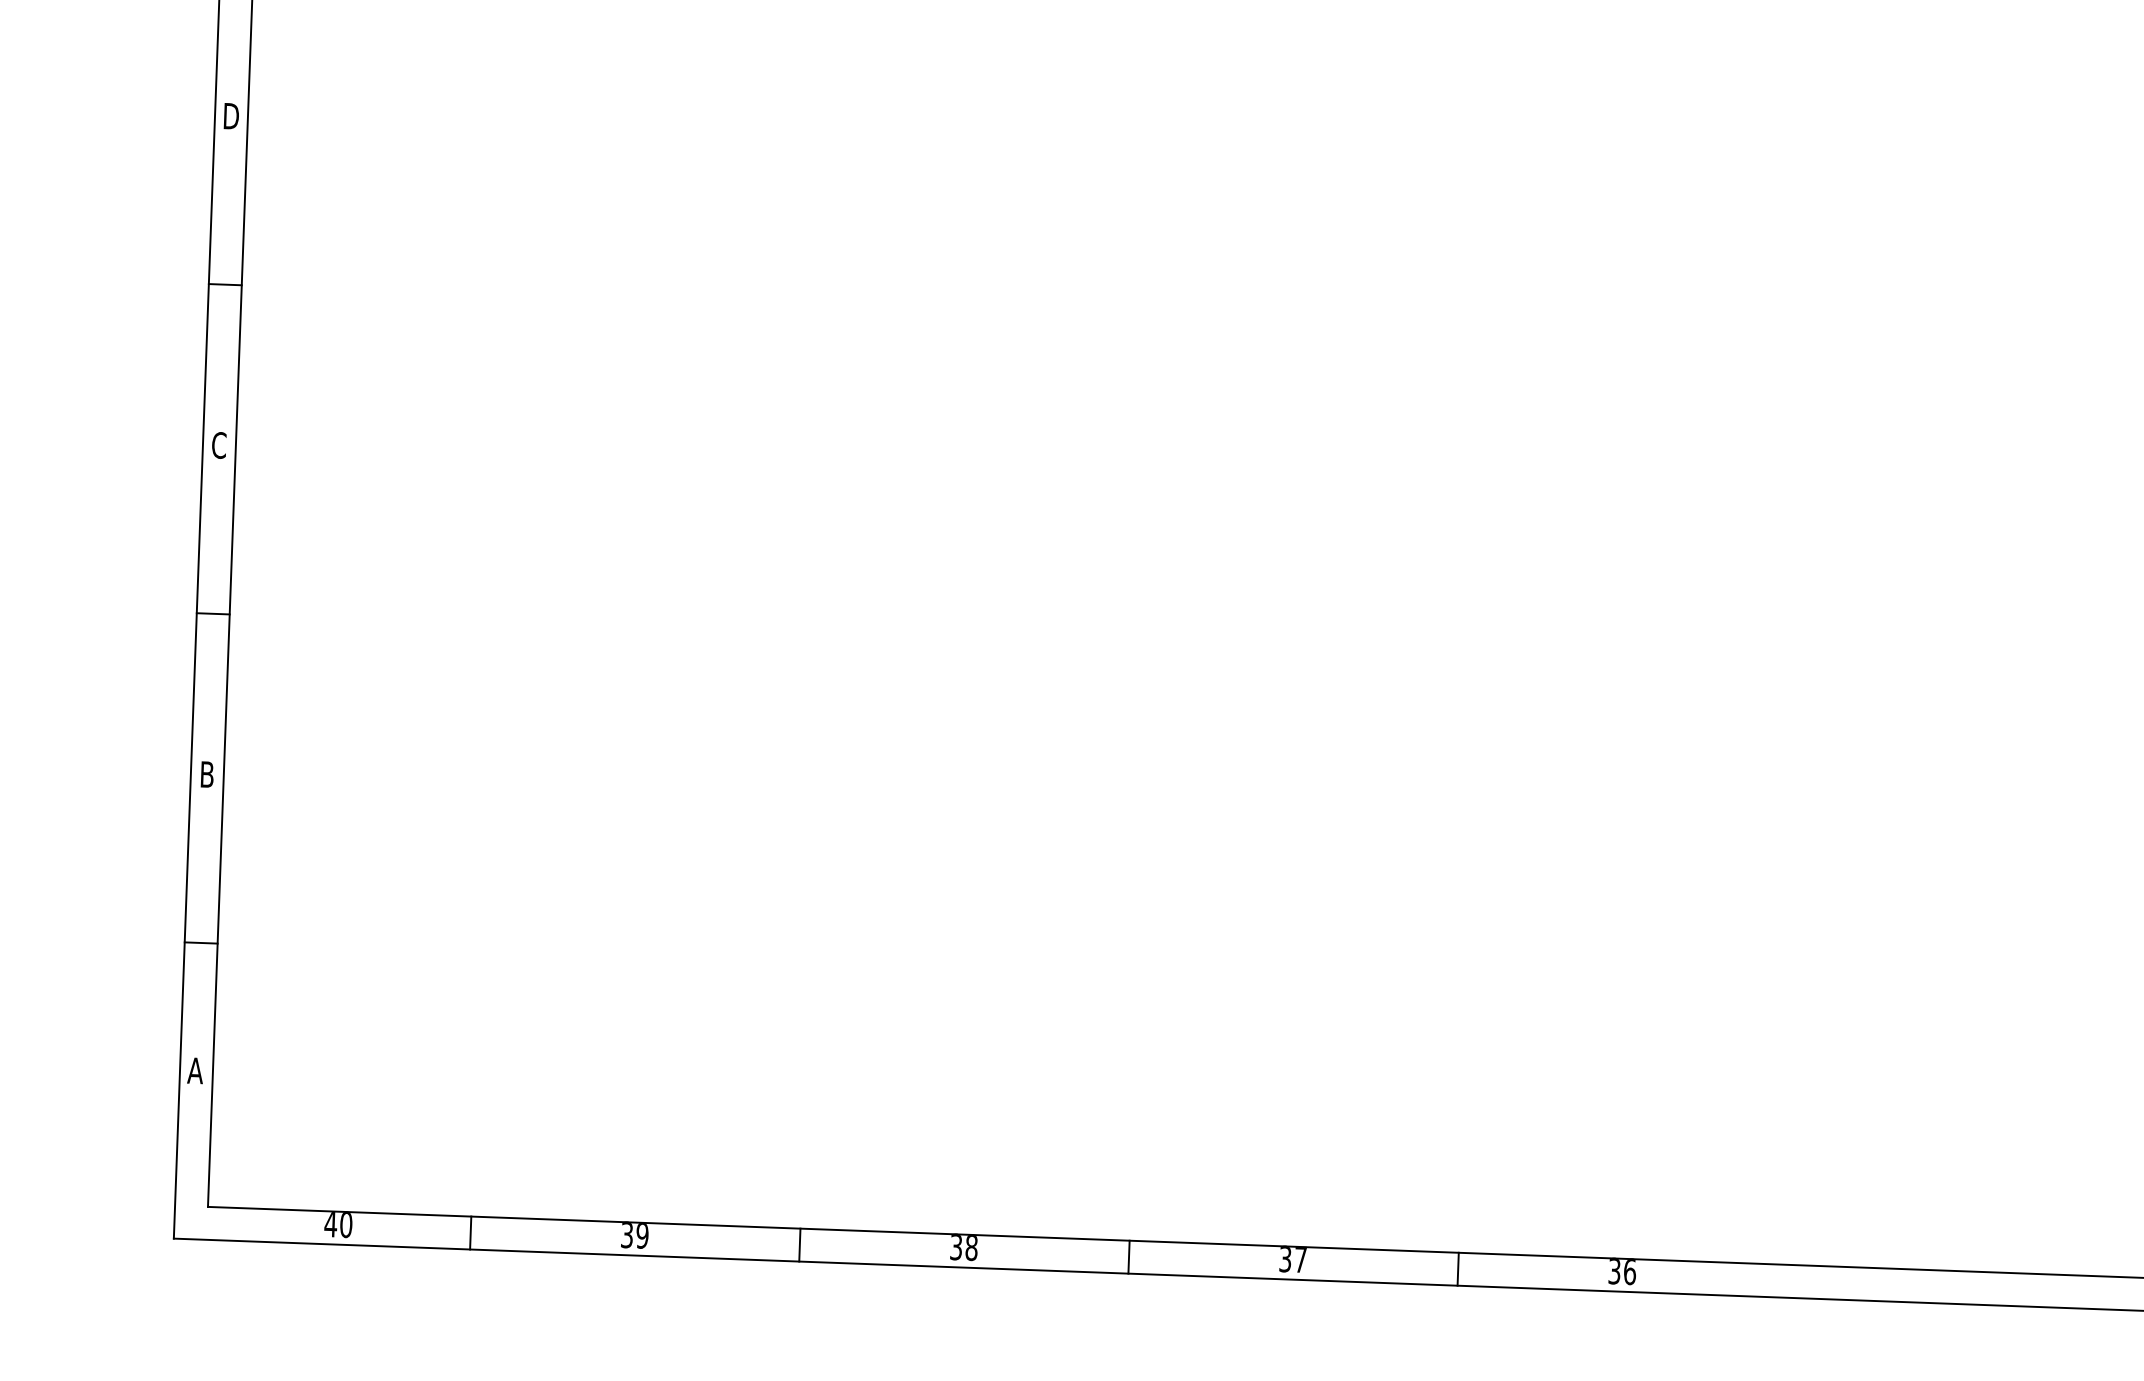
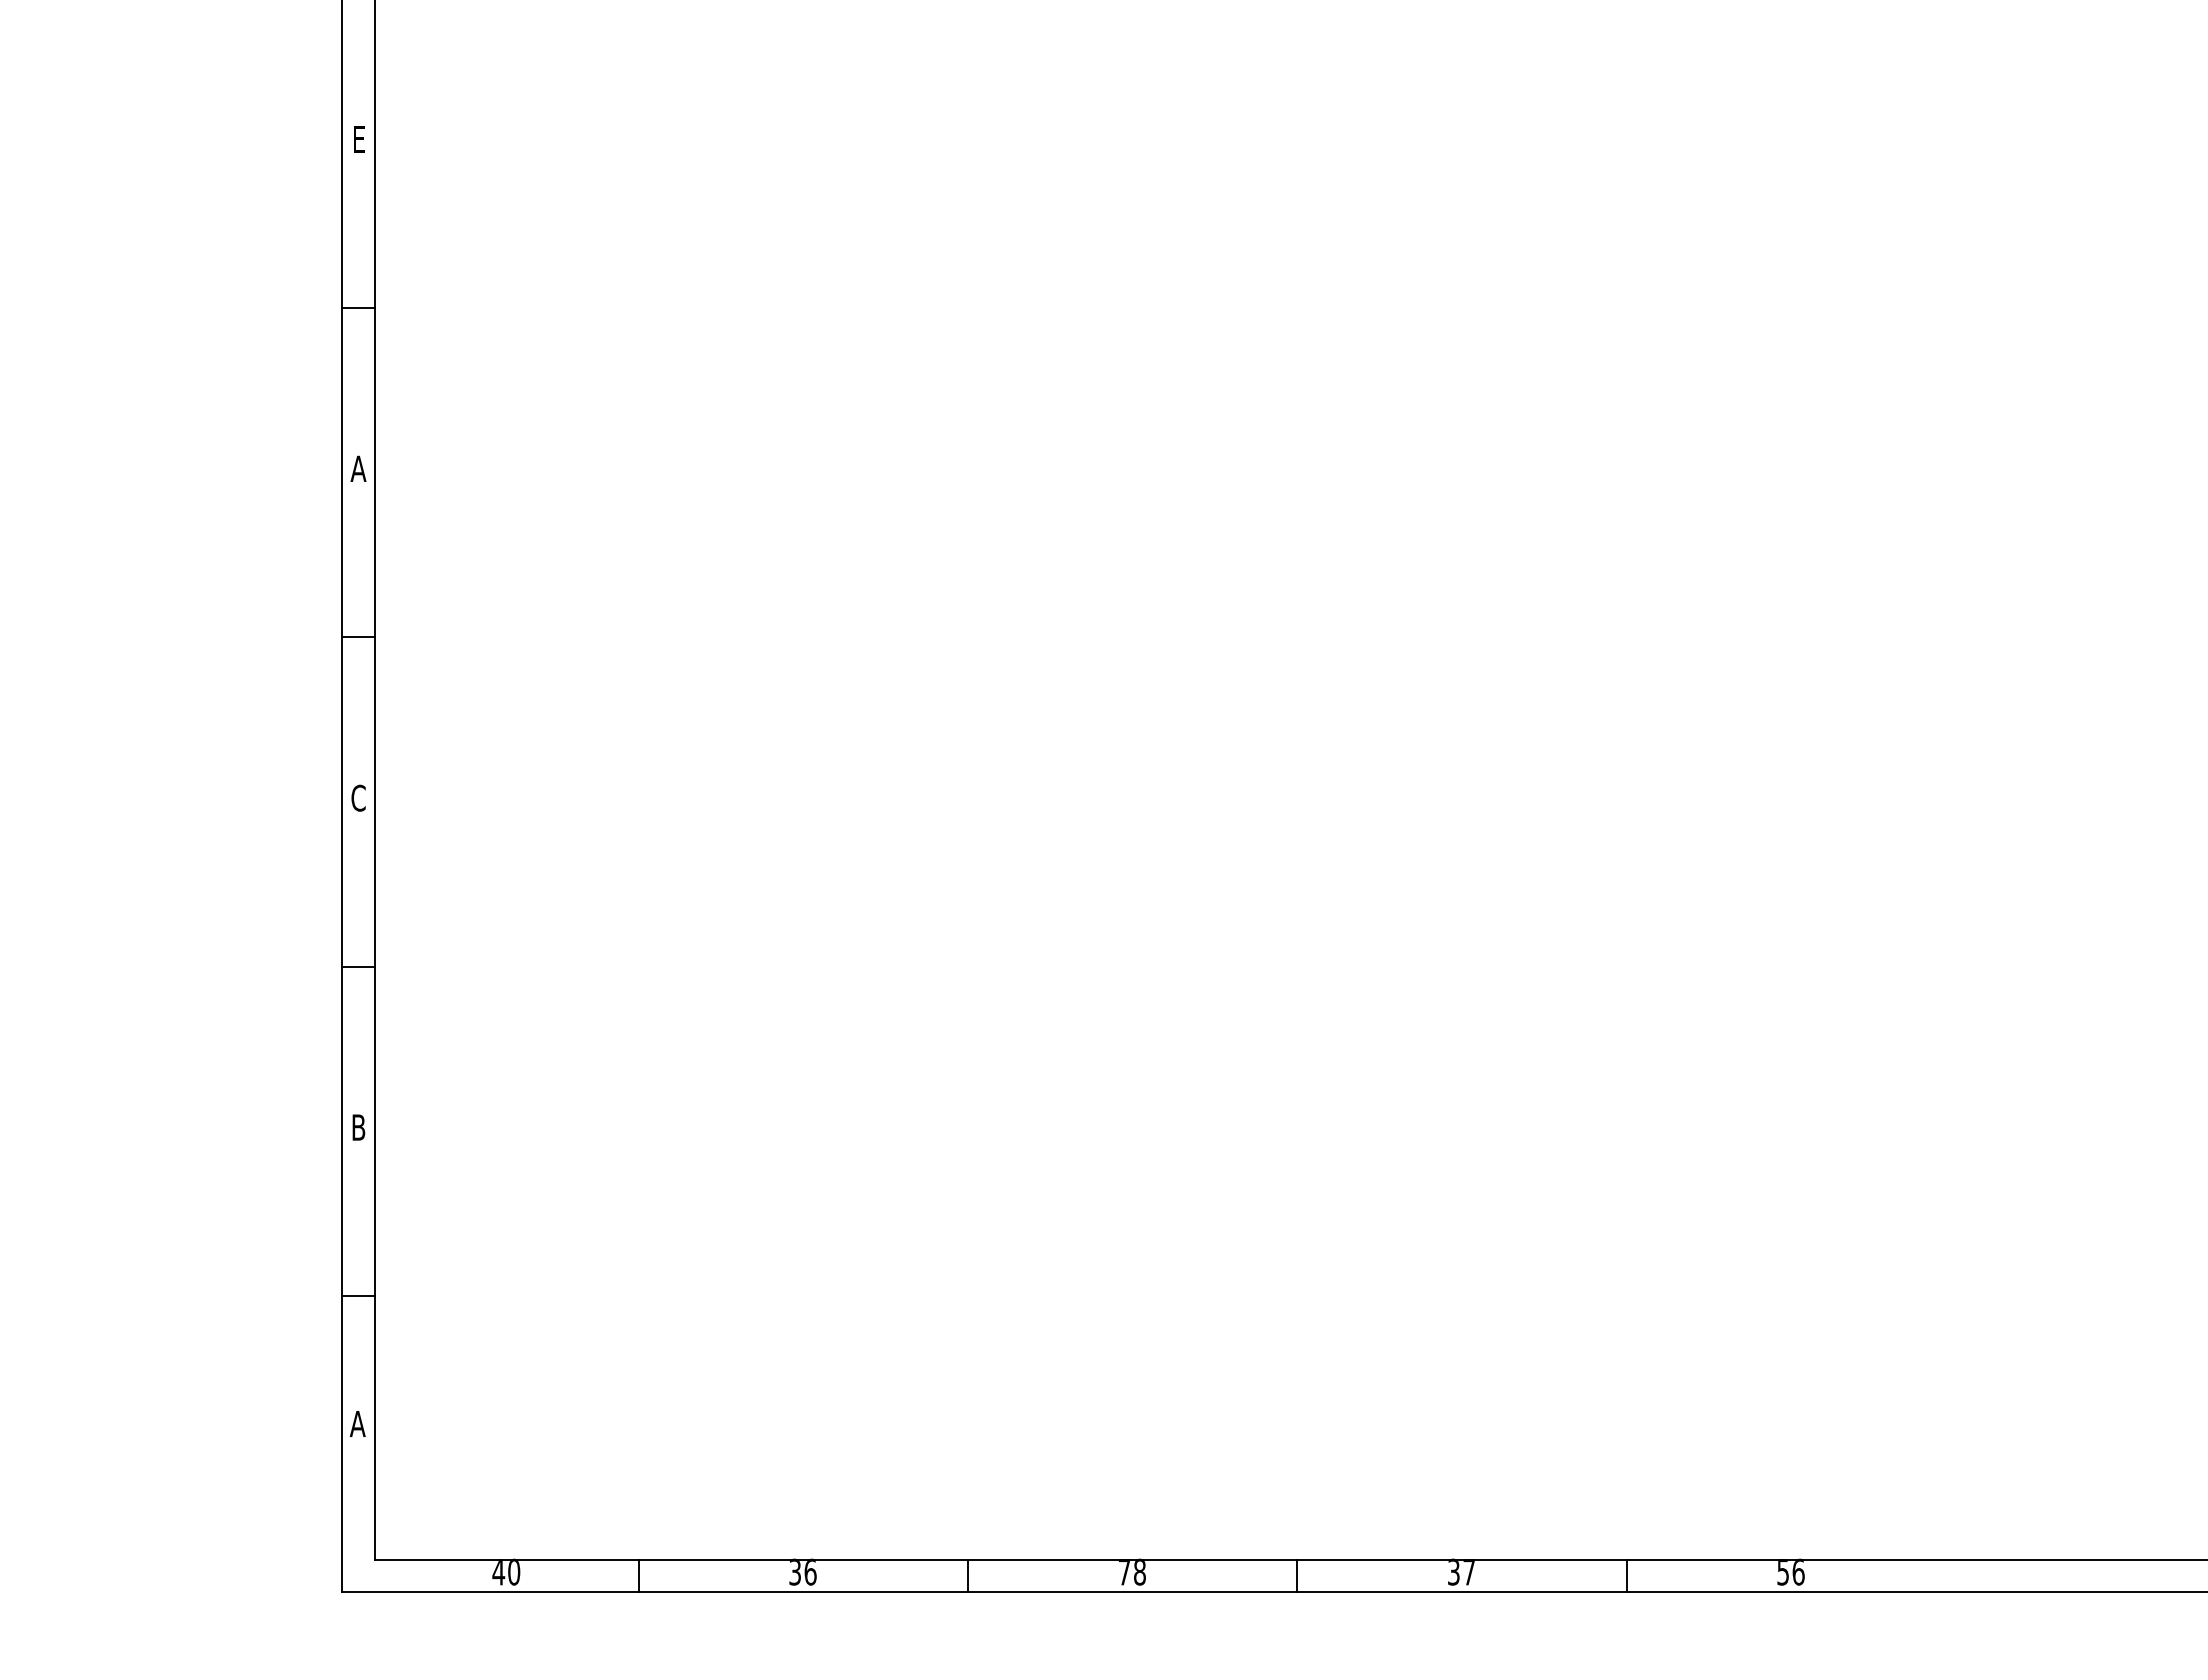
text: (231, 115) -> (358, 468), D -> A
text: (642, 1234) -> (810, 1571), 39 -> 36
text: (956, 1246) -> (1124, 1571), 38 -> 78
text: (1614, 1270) -> (1783, 1571), 36 -> 56

